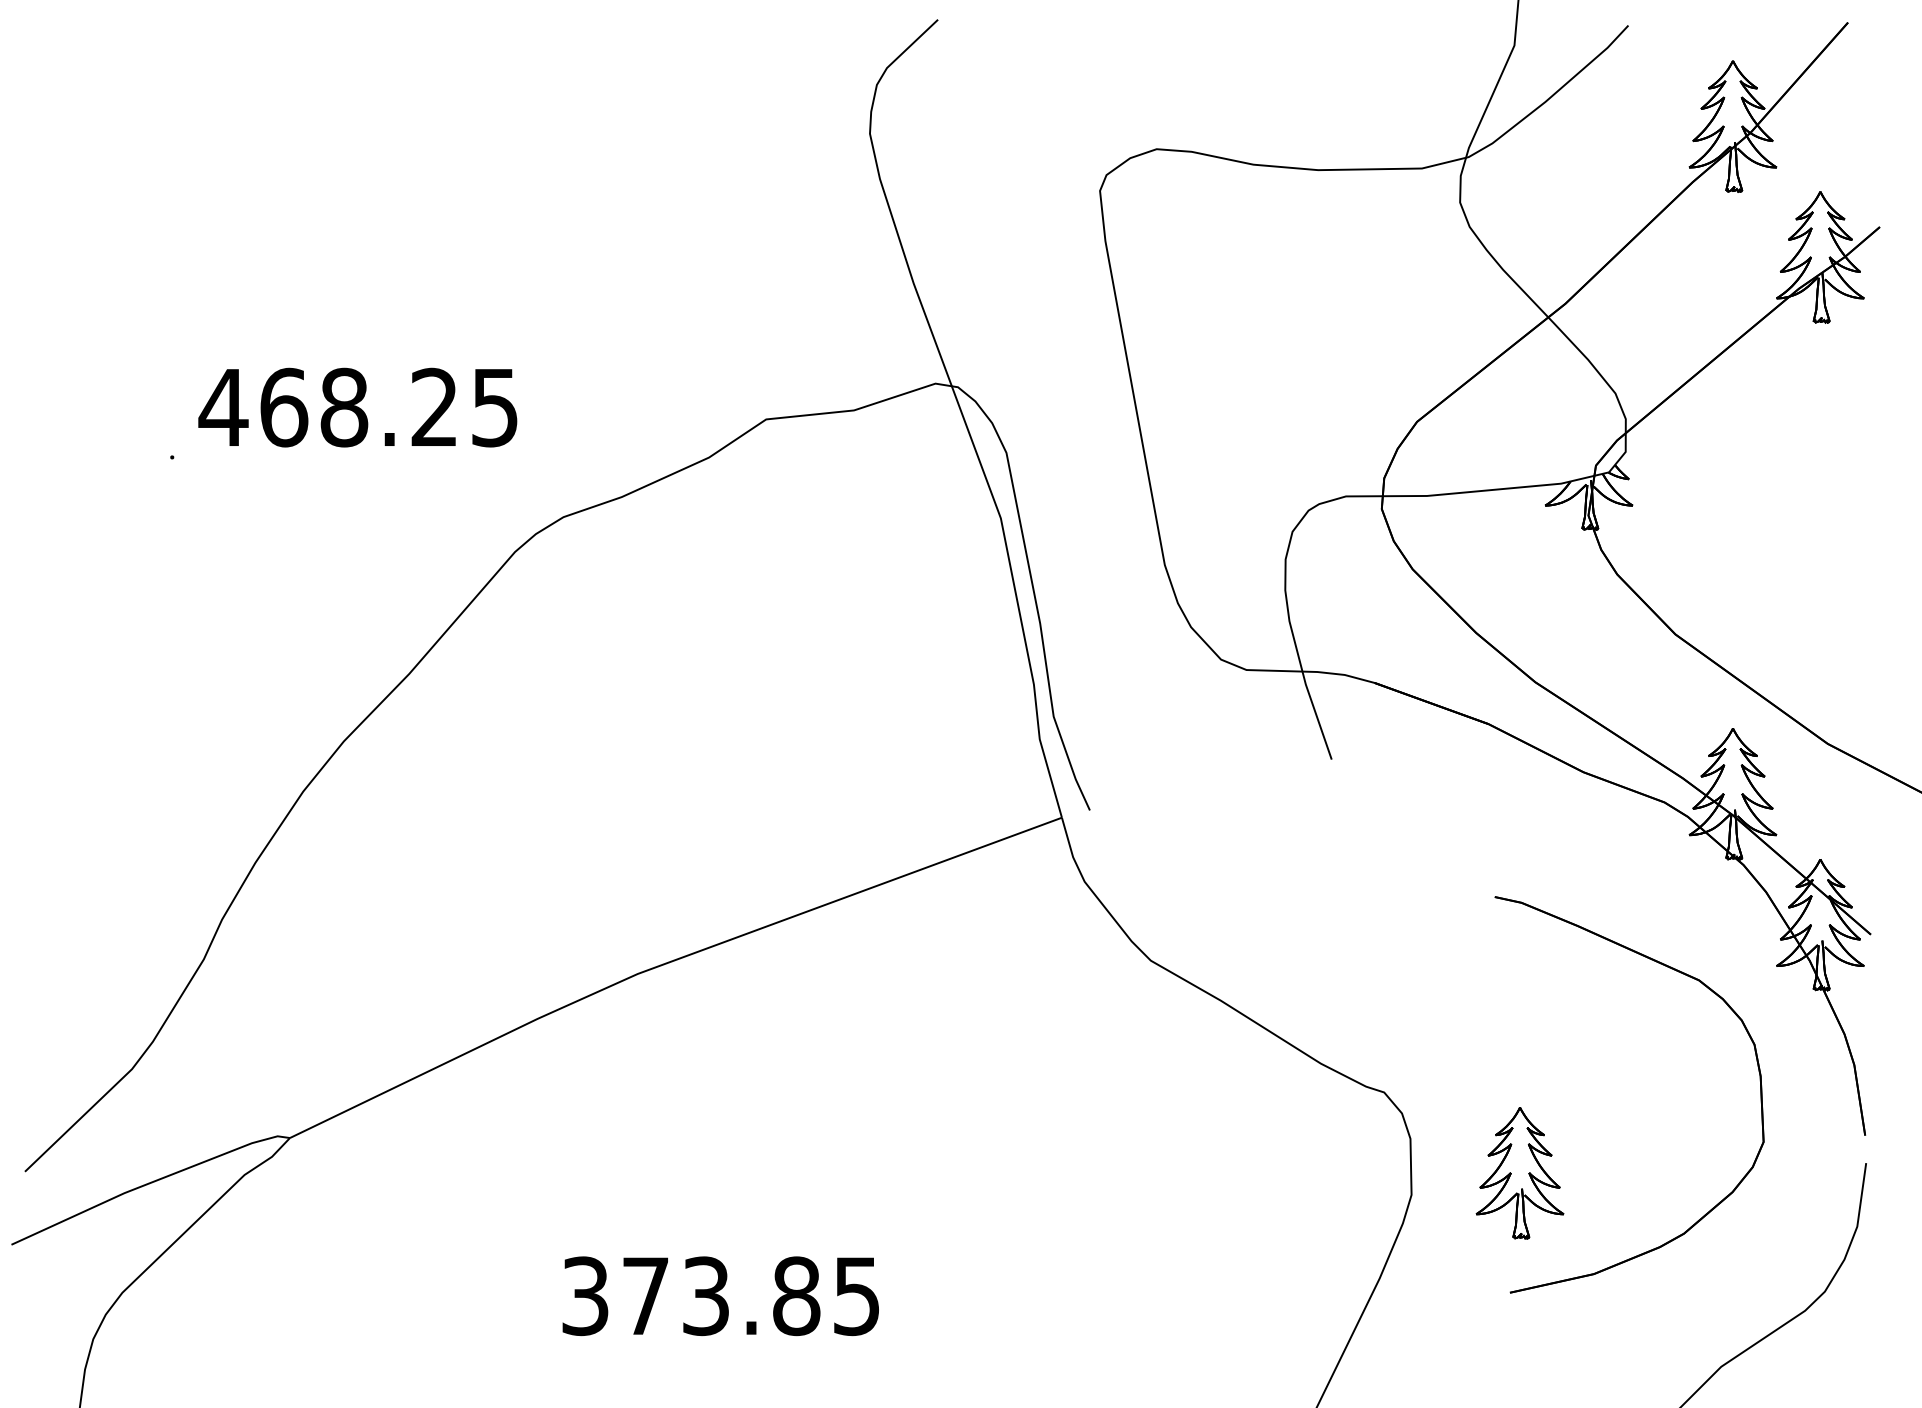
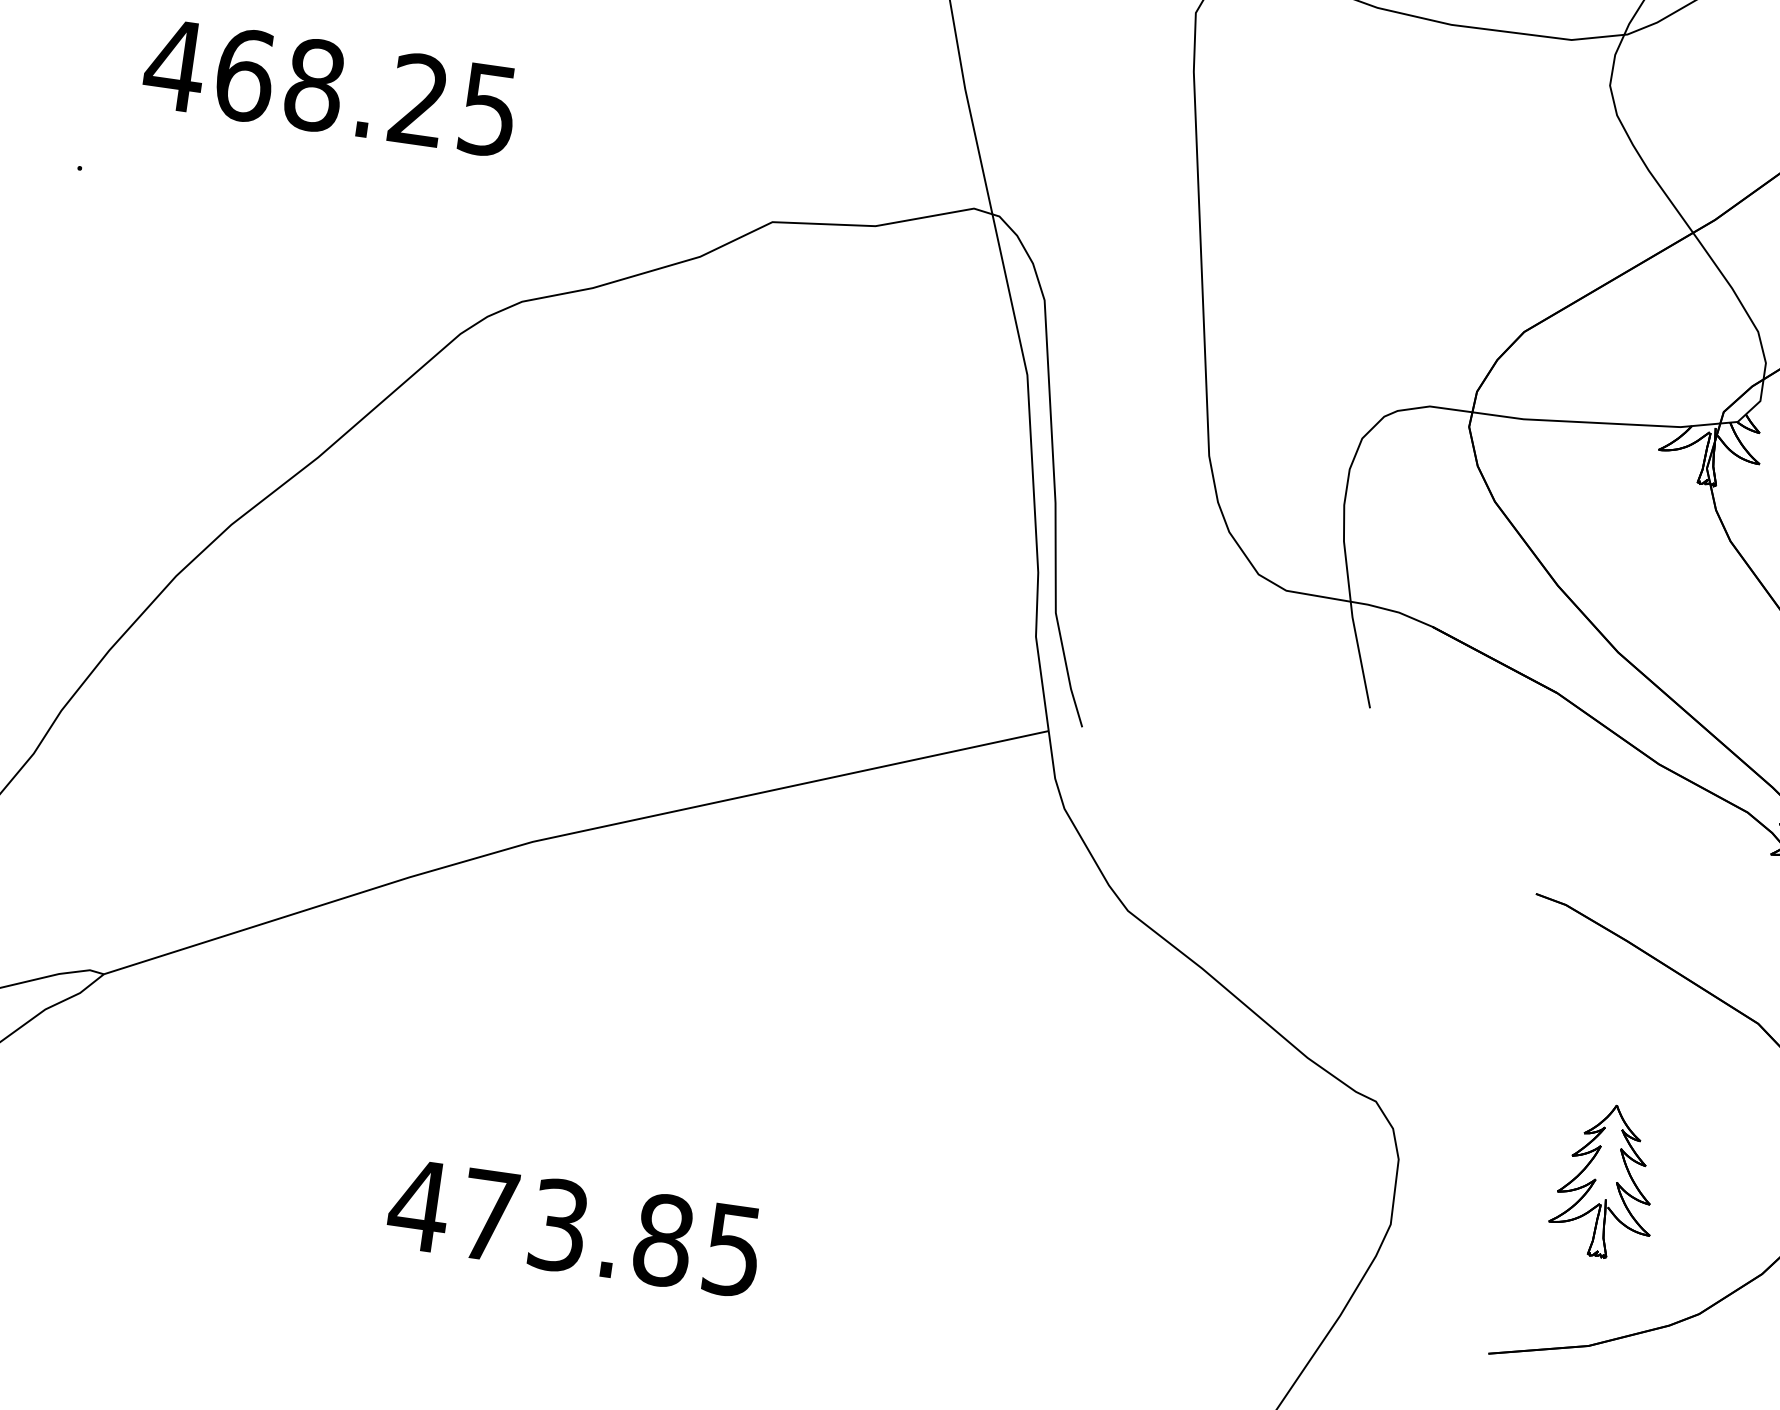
text: (357, 407) -> (329, 87), moved
part: (1519, 1173) -> (1605, 1181), moved
text: (585, 1296) -> (419, 1205), 373.85 -> 473.85

